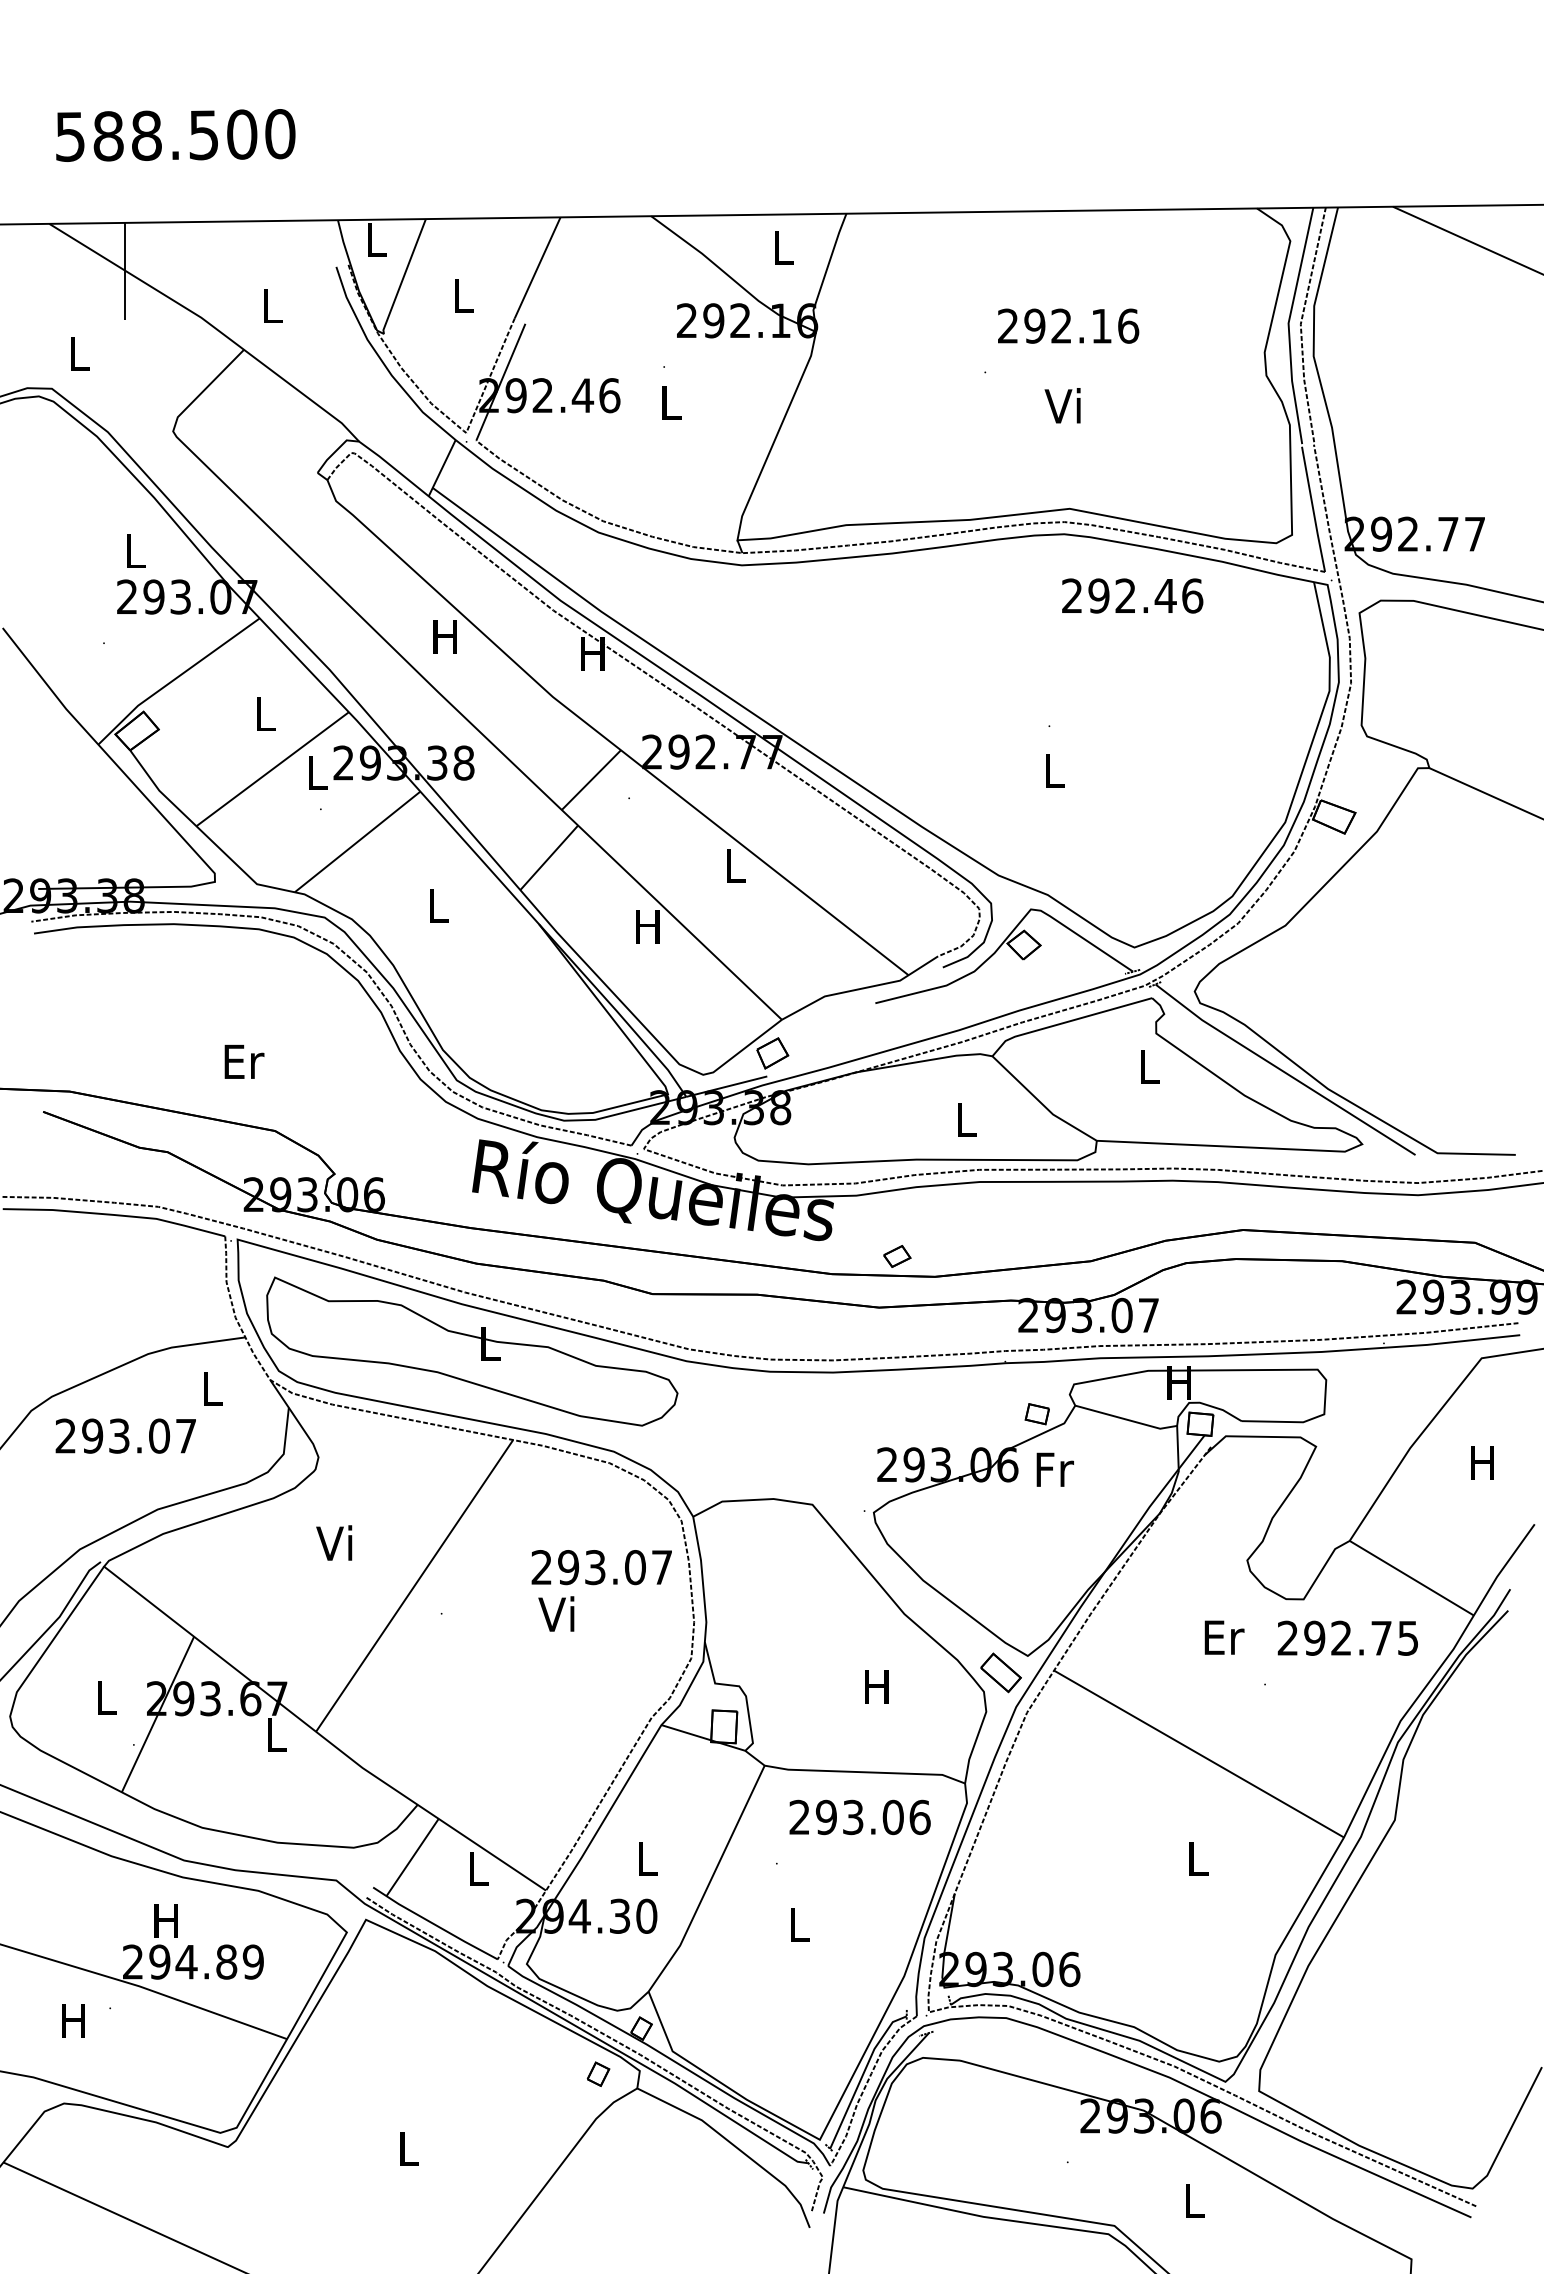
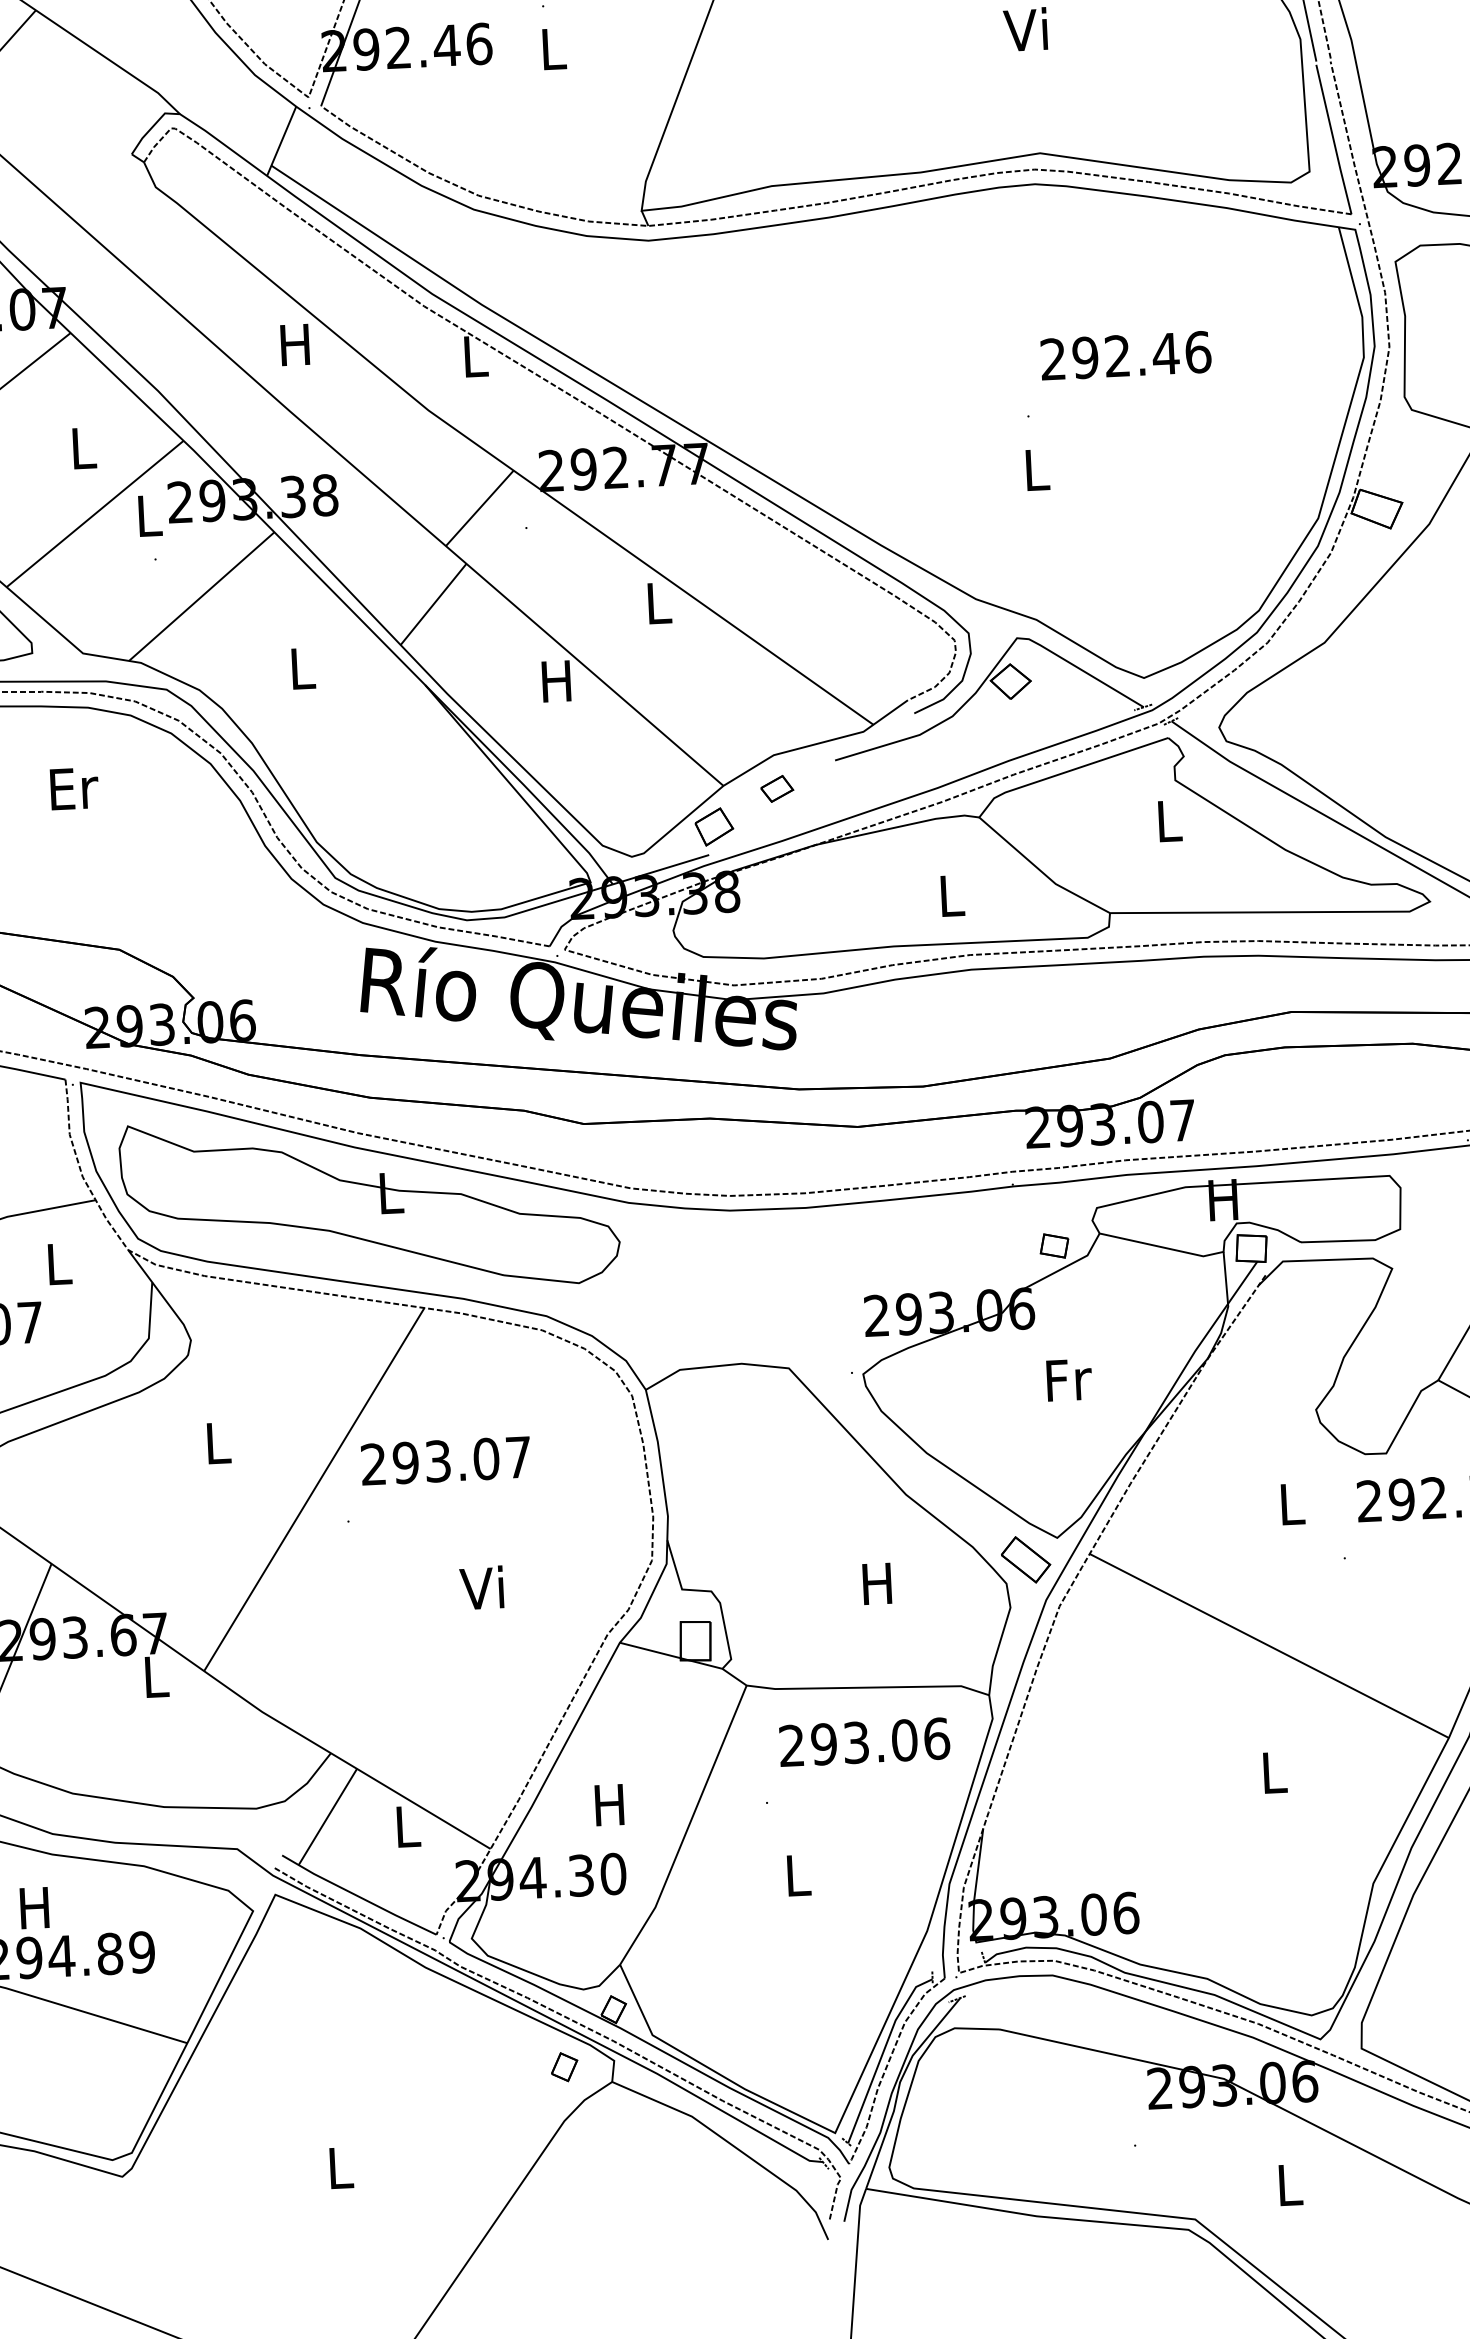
text: (1132, 595) -> (1125, 355), moved
text: (592, 653) -> (473, 355), H -> L
text: (244, 1061) -> (74, 788), moved
part: (897, 1256) -> (777, 788), moved
text: (1054, 1469) -> (1068, 1379), moved
text: (334, 1542) -> (215, 1442), Vi -> L
text: (601, 1567) -> (445, 1460), moved
text: (556, 1613) -> (481, 1587), moved
text: (1224, 1637) -> (1293, 1504), Er -> L
text: (646, 1858) -> (609, 1804), L -> H

